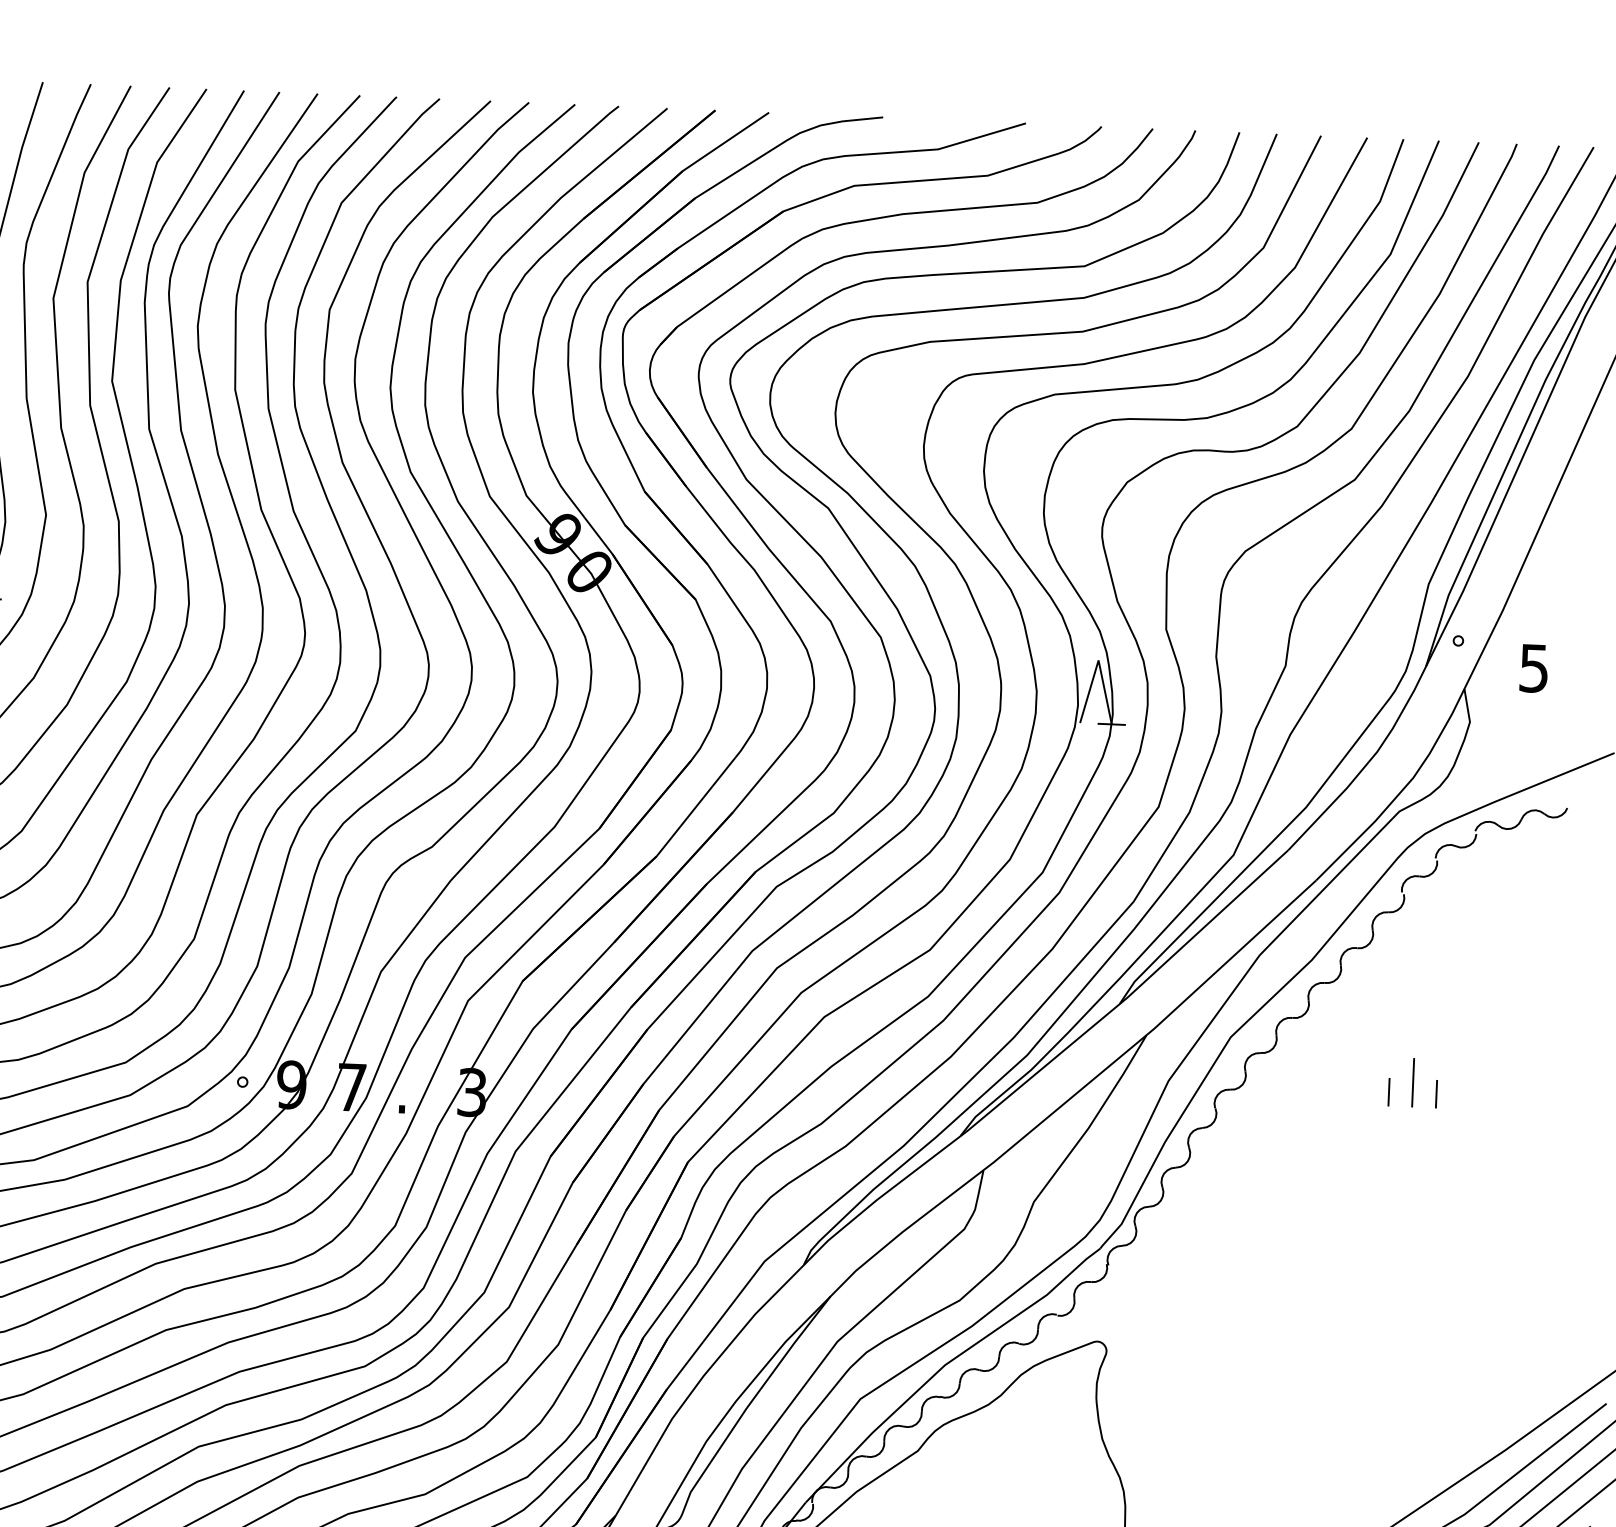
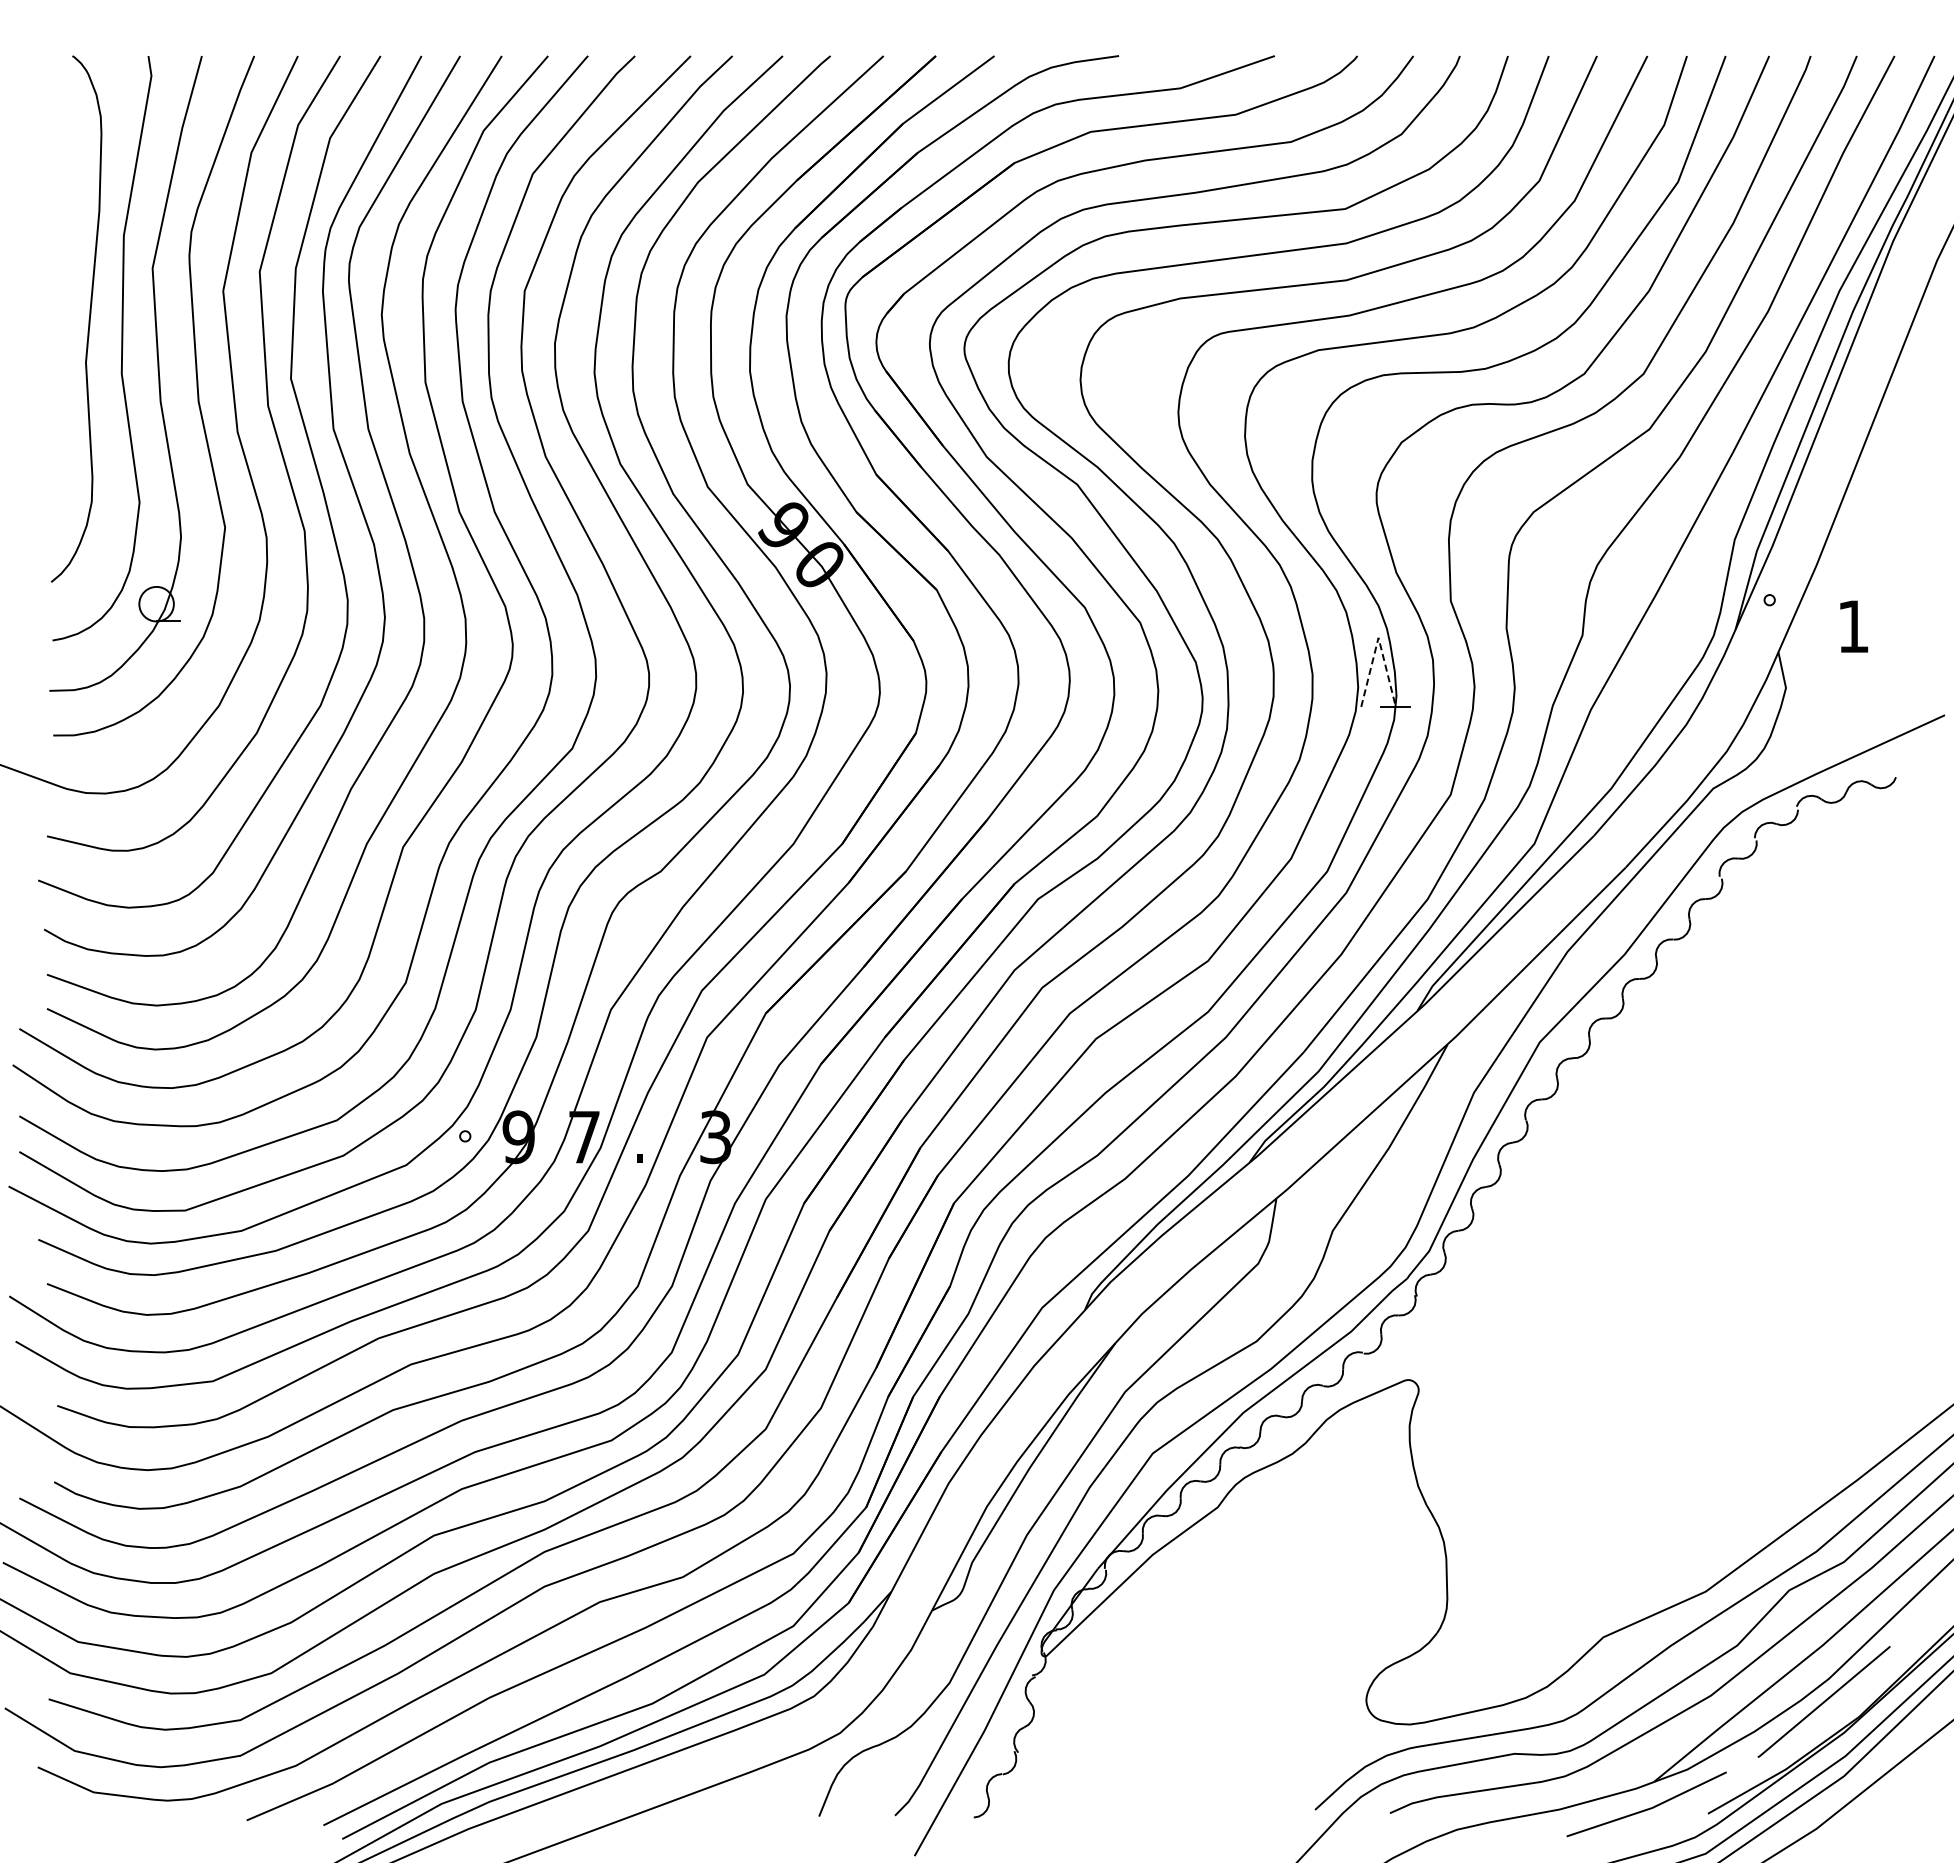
line: (1098, 660) -> (1378, 637), solid -> dashed
text: (1534, 668) -> (1853, 626), 5 -> 1
line: (1413, 1082) -> (1740, 1083), removed
line: (1388, 1091) -> (1714, 1094), removed
line: (1436, 1093) -> (1766, 1094), removed

